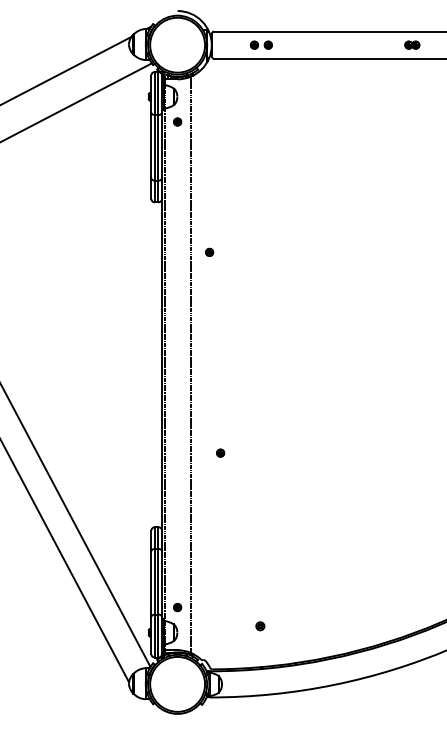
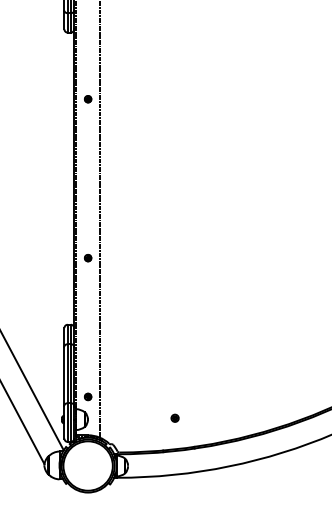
part: (209, 251) -> (88, 98), moved
part: (220, 452) -> (88, 257), moved
part: (260, 626) -> (175, 418), moved

